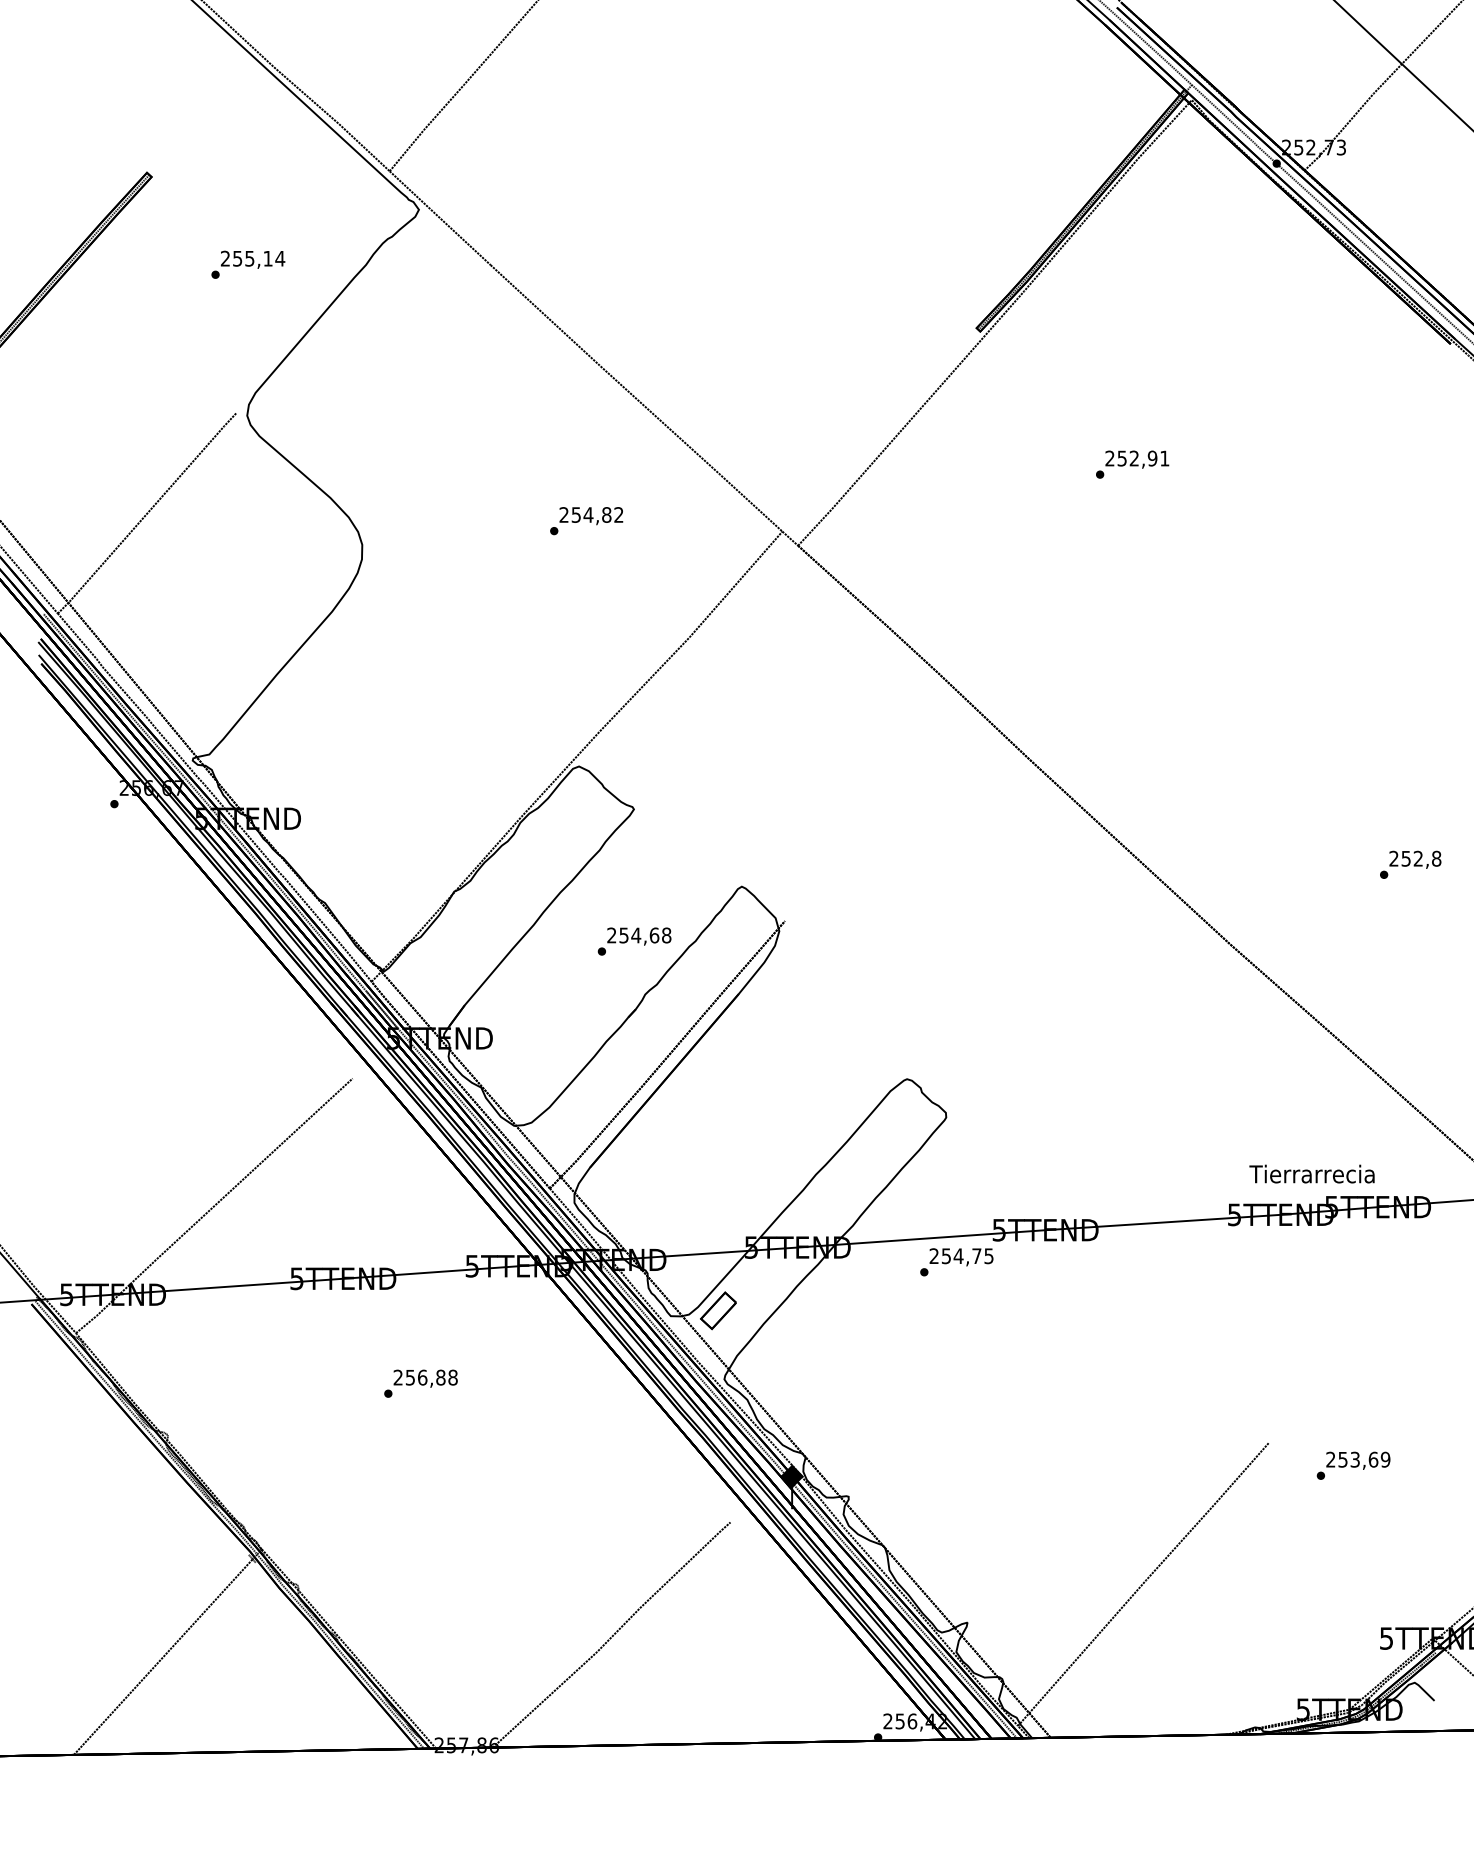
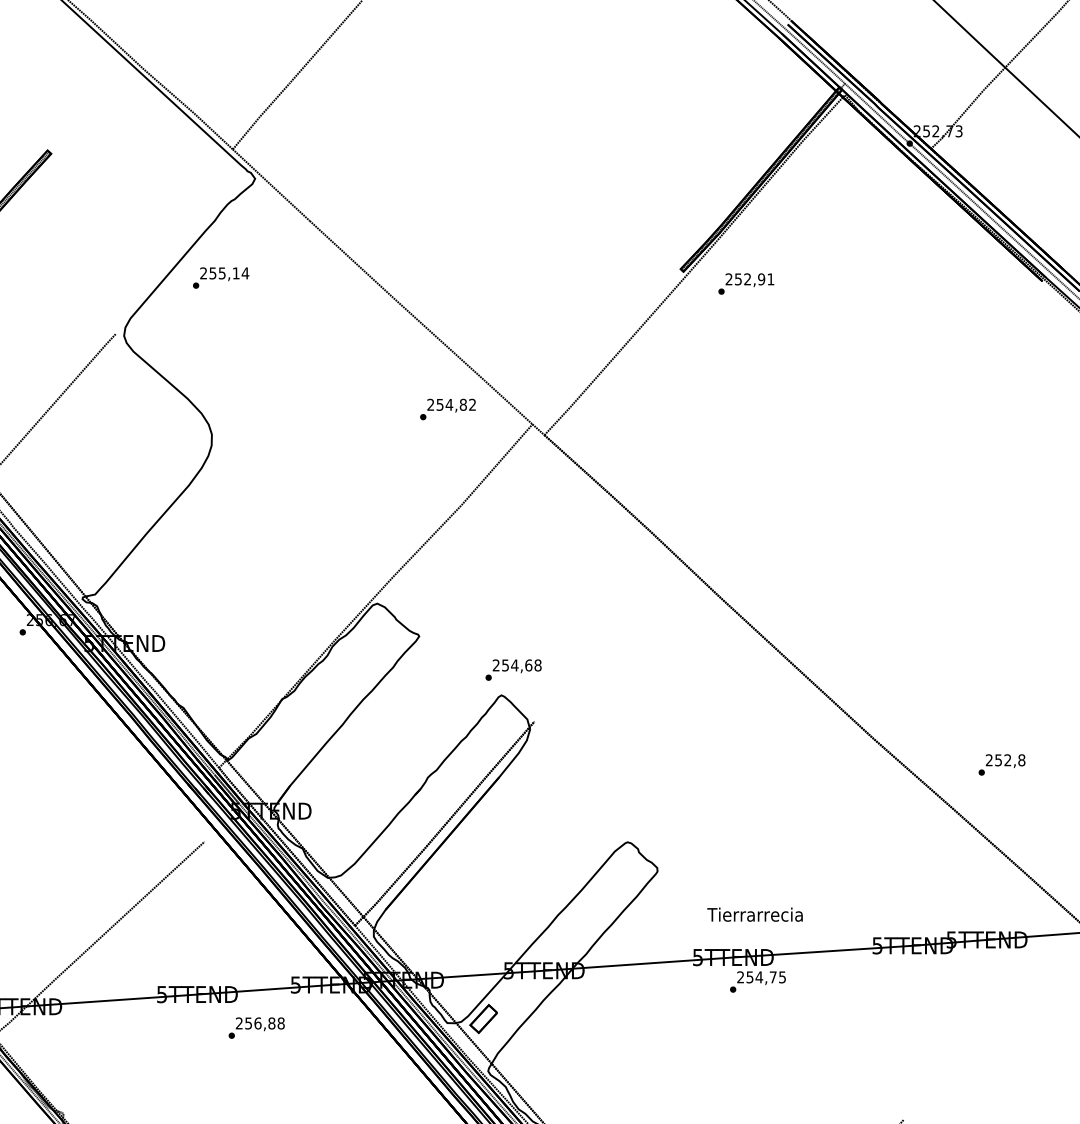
text: (248, 264) -> (221, 277), moved
text: (1132, 464) -> (746, 283), moved
text: (586, 521) -> (447, 409), moved
text: (1410, 864) -> (1001, 764), moved
text: (634, 941) -> (513, 670), moved
text: (1311, 1173) -> (754, 914), moved
text: (956, 1262) -> (757, 982), moved
text: (420, 1383) -> (256, 1027), moved

